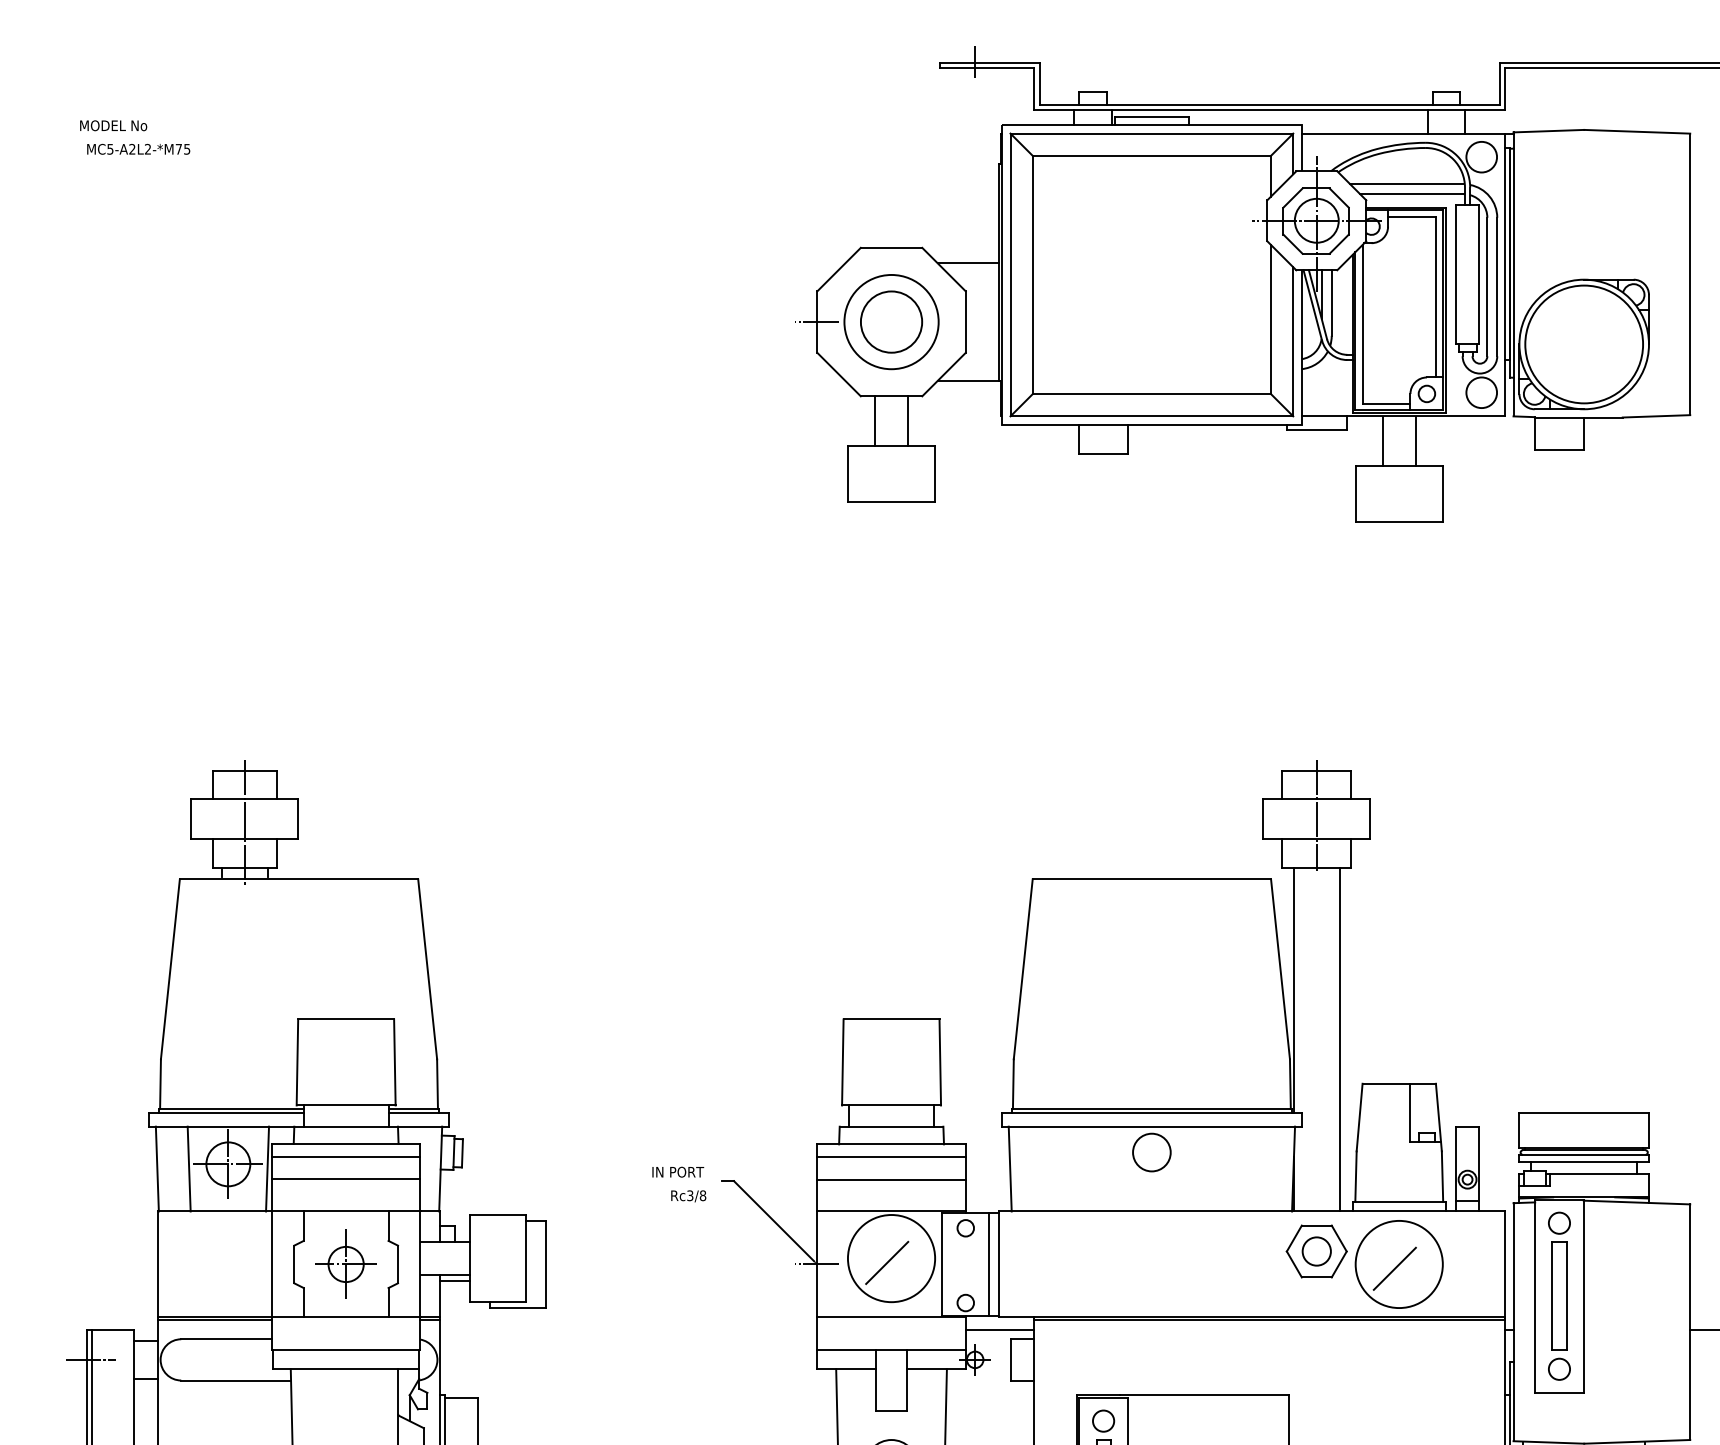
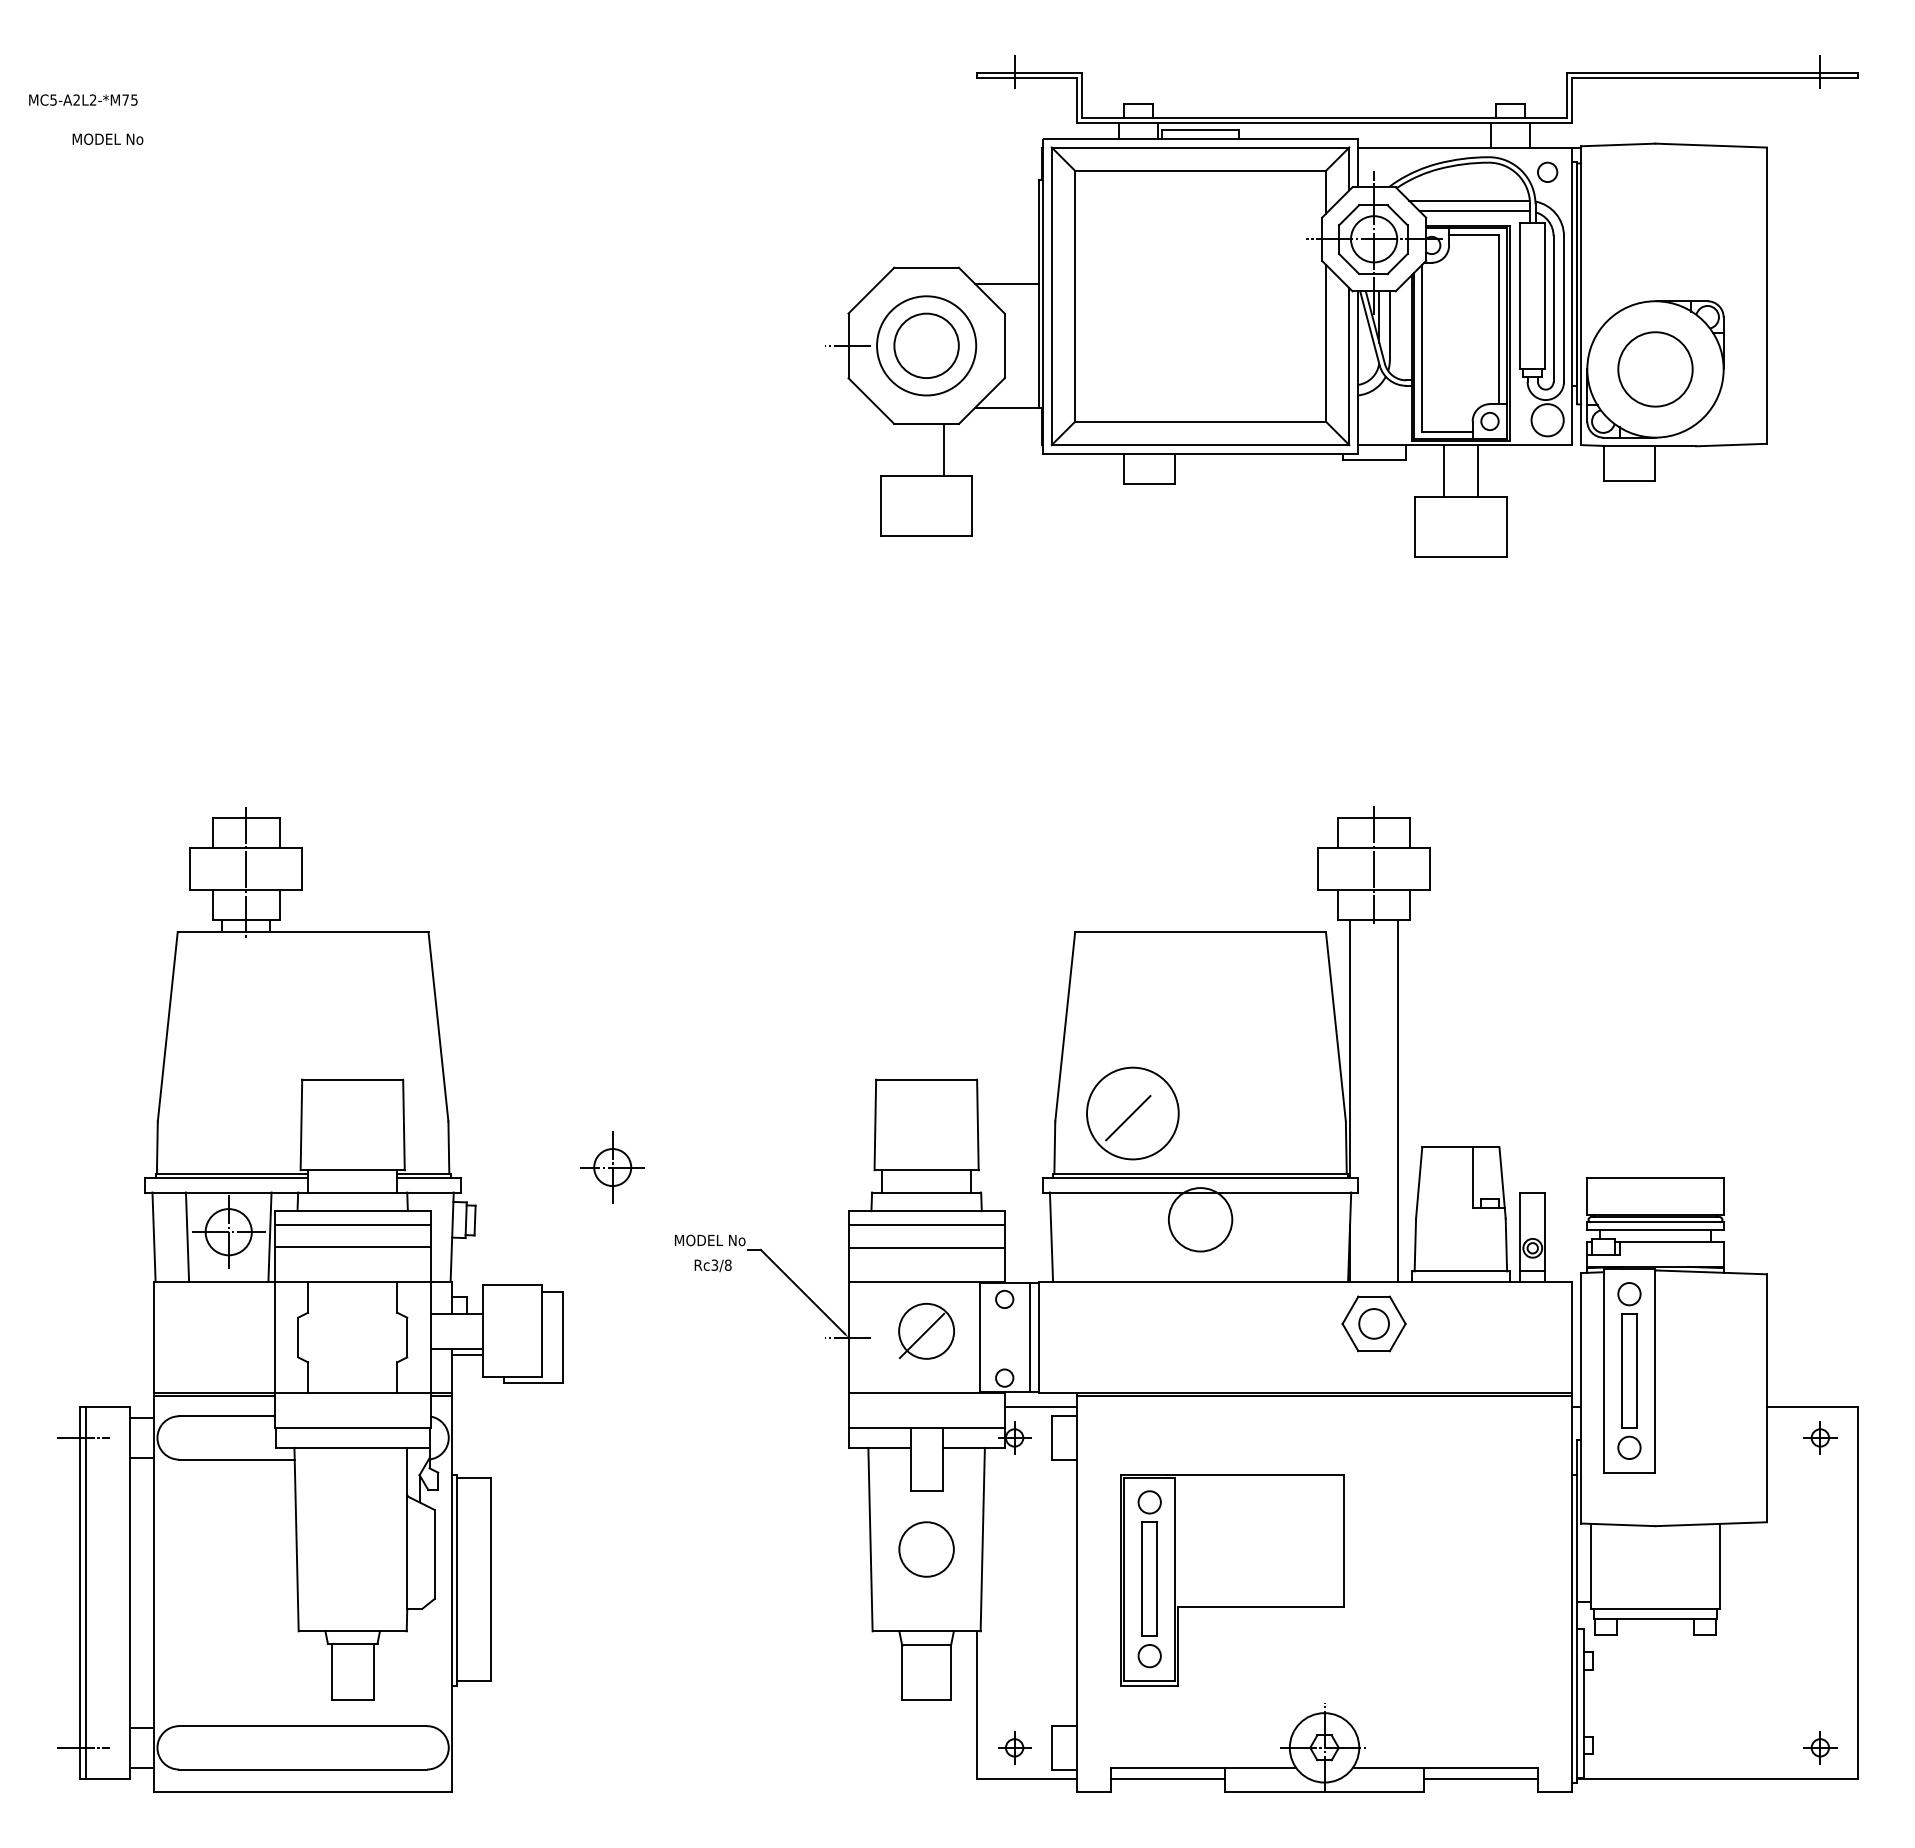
text: (138, 148) -> (83, 99), moved
circle: (1481, 157) -> (1547, 172), size x0.6
circle: (1584, 344) -> (1655, 369), size x0.6
line: (875, 420) -> (909, 449), removed
circle: (1151, 1152) -> (1200, 1219), size x1.6
text: (686, 1172) -> (710, 1240), IN PORT -> MODEL No
circle: (891, 1258) -> (926, 1331), size x0.6
part: (345, 1264) -> (612, 1167), moved
part: (1398, 1264) -> (1132, 1113), moved

